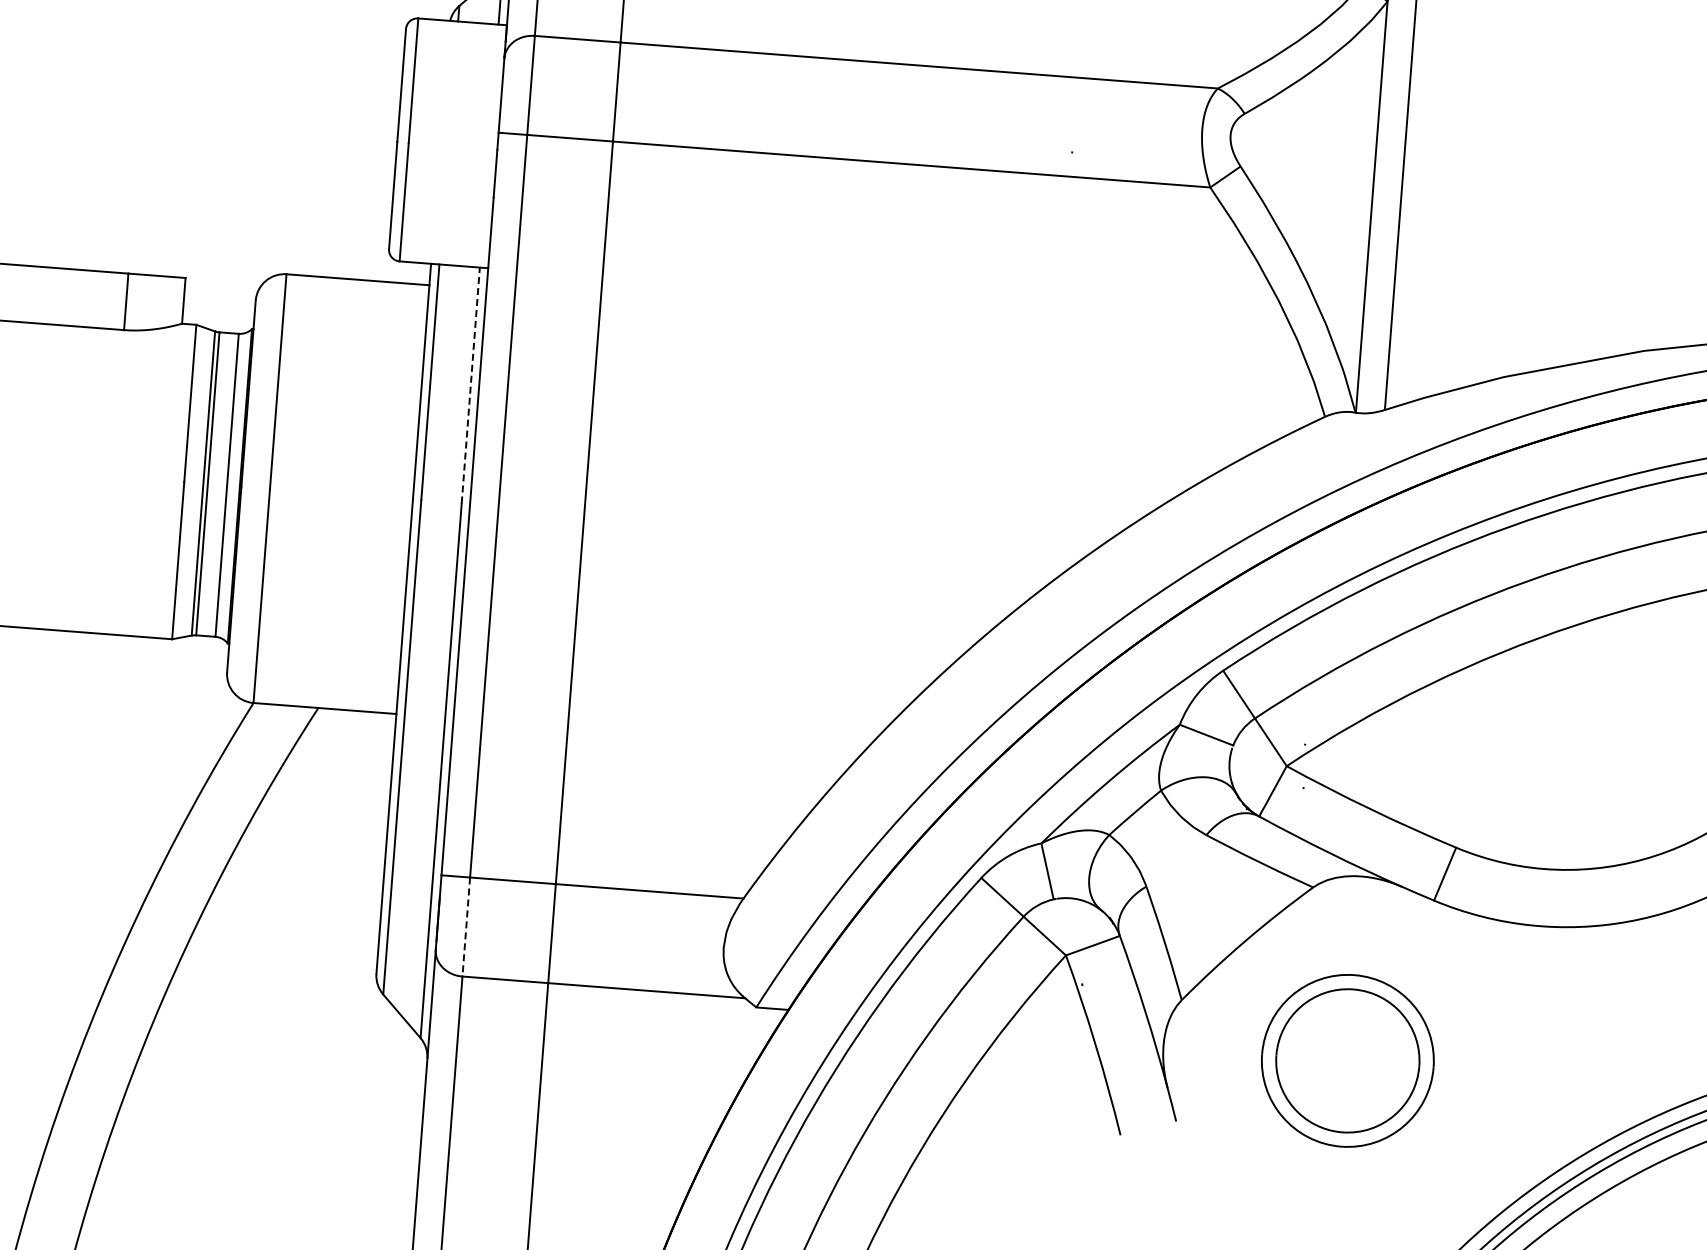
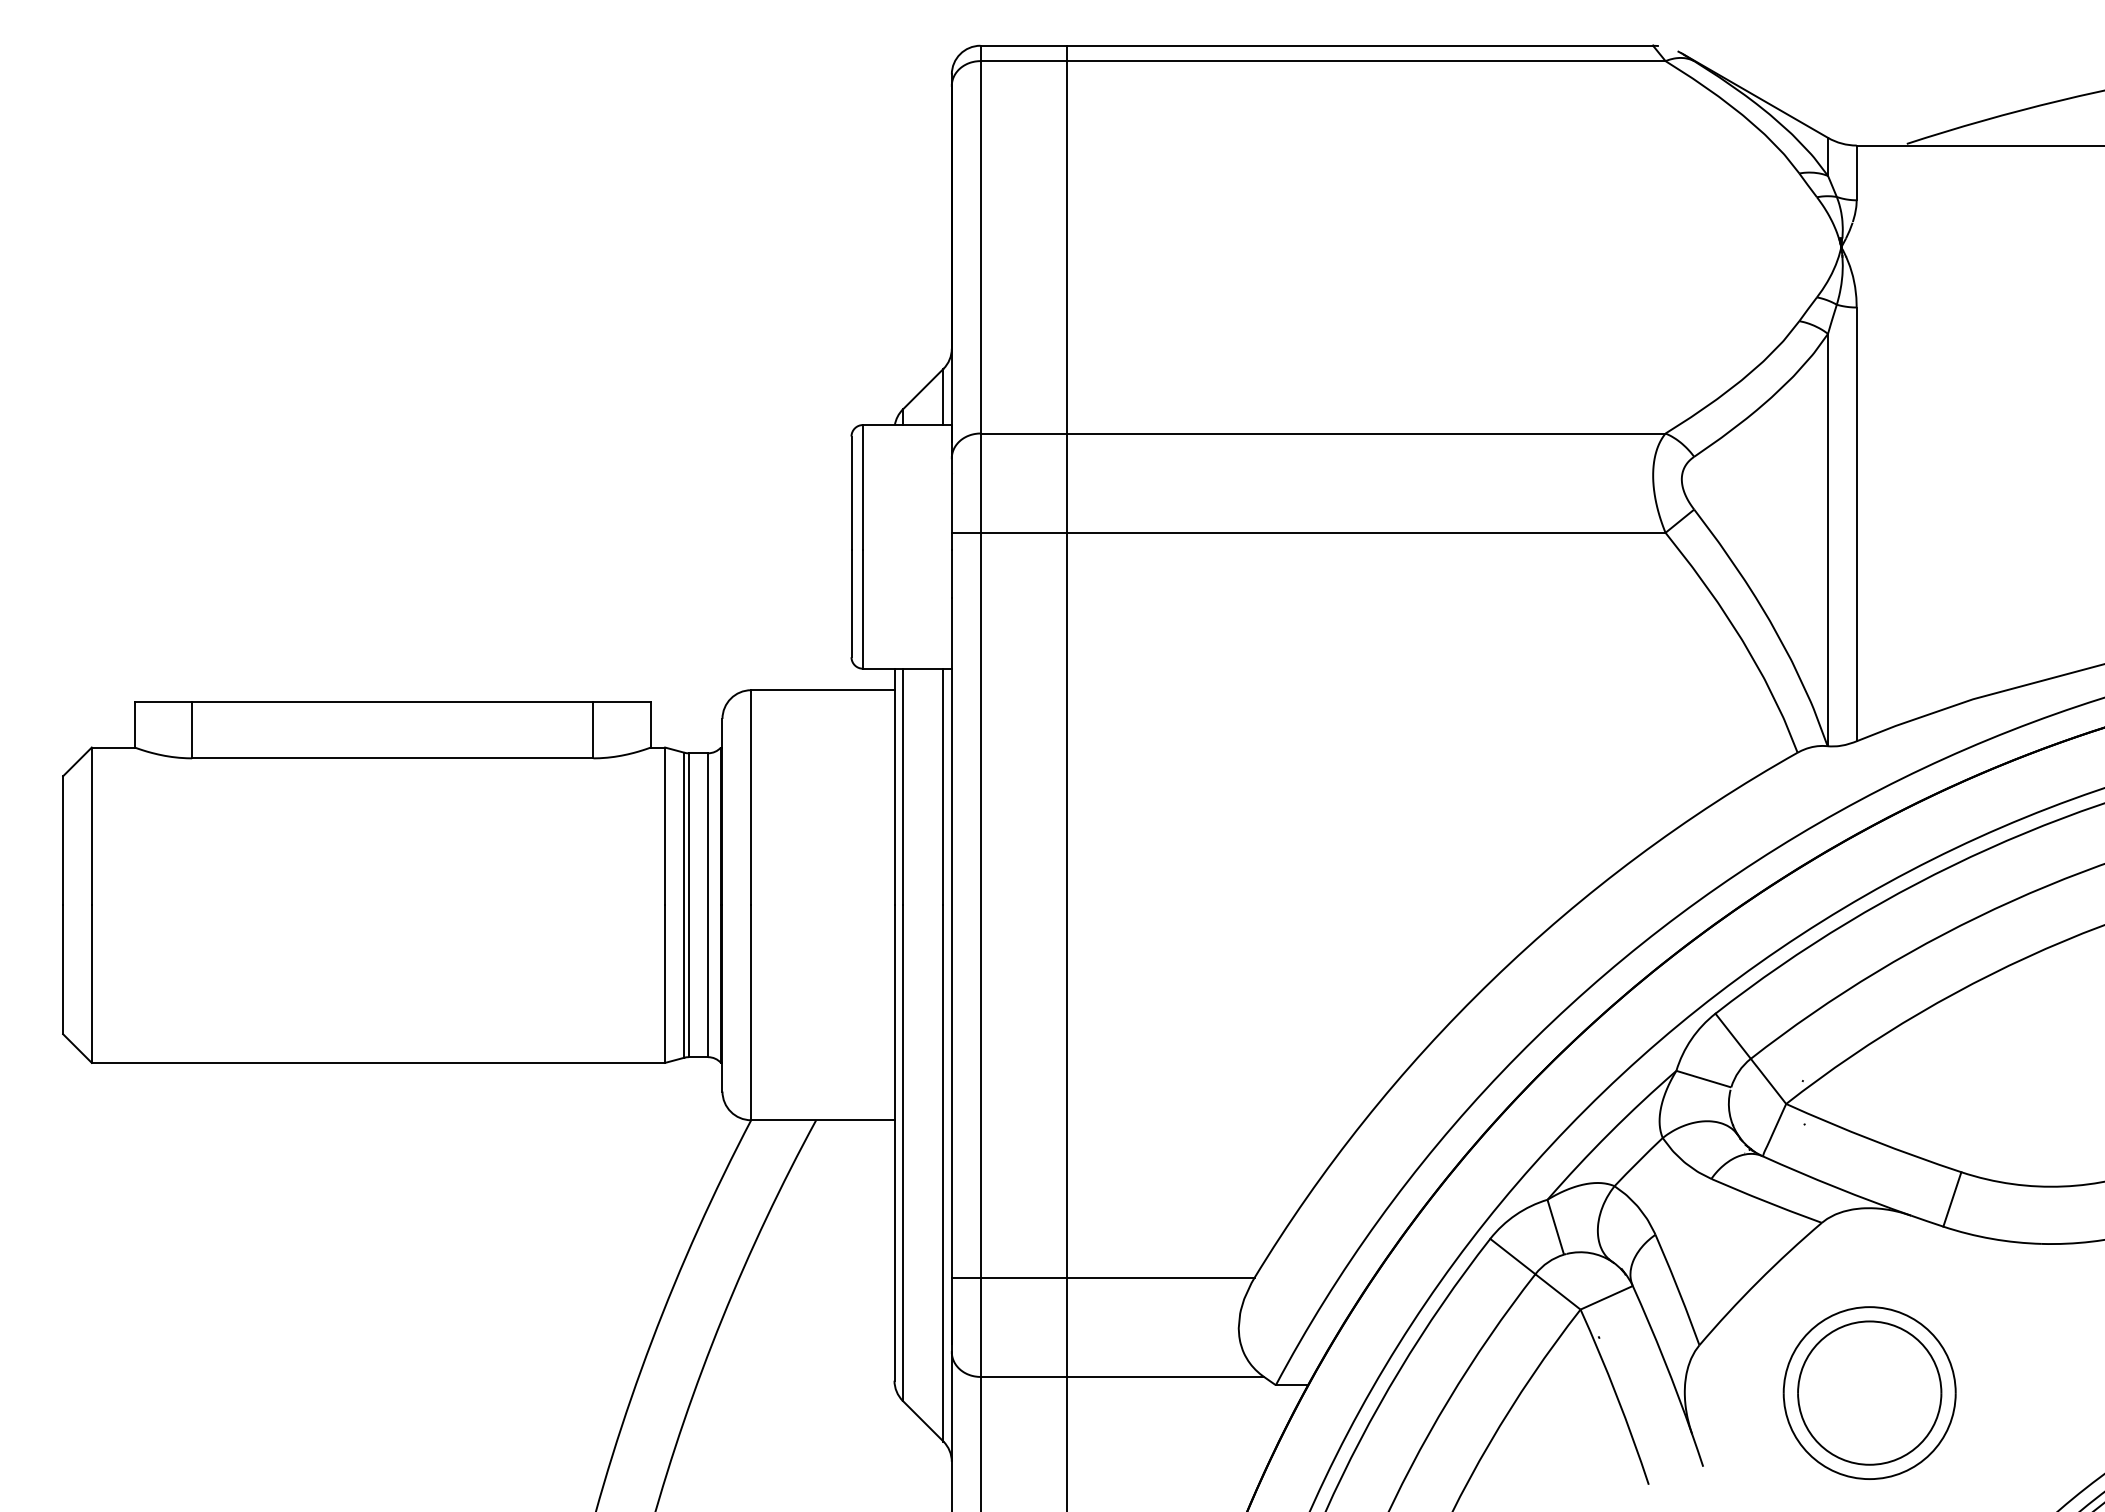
line: (470, 385) -> (943, 786), dashed -> solid
line: (466, 927) -> (980, 1327), dashed -> solid

